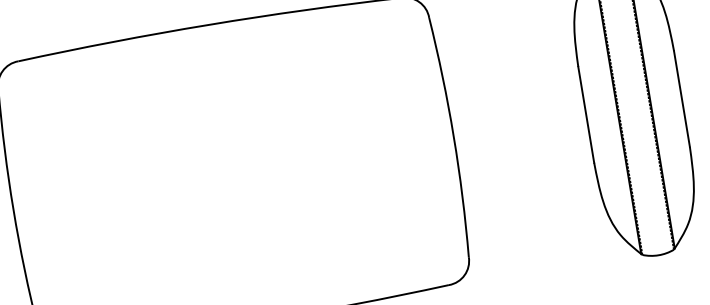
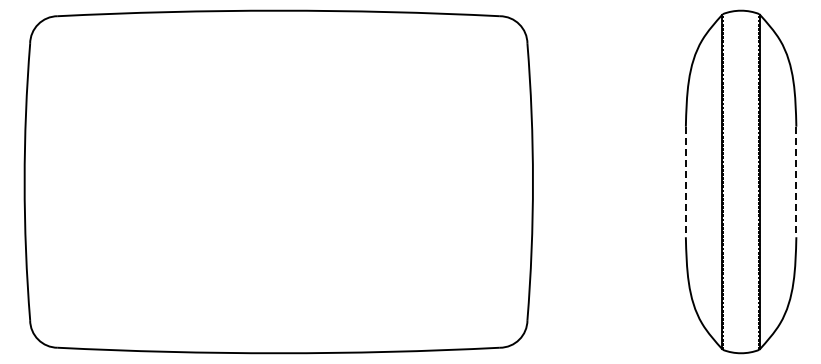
line: (682, 99) -> (796, 182), solid -> dashed
line: (585, 115) -> (685, 182), solid -> dashed

